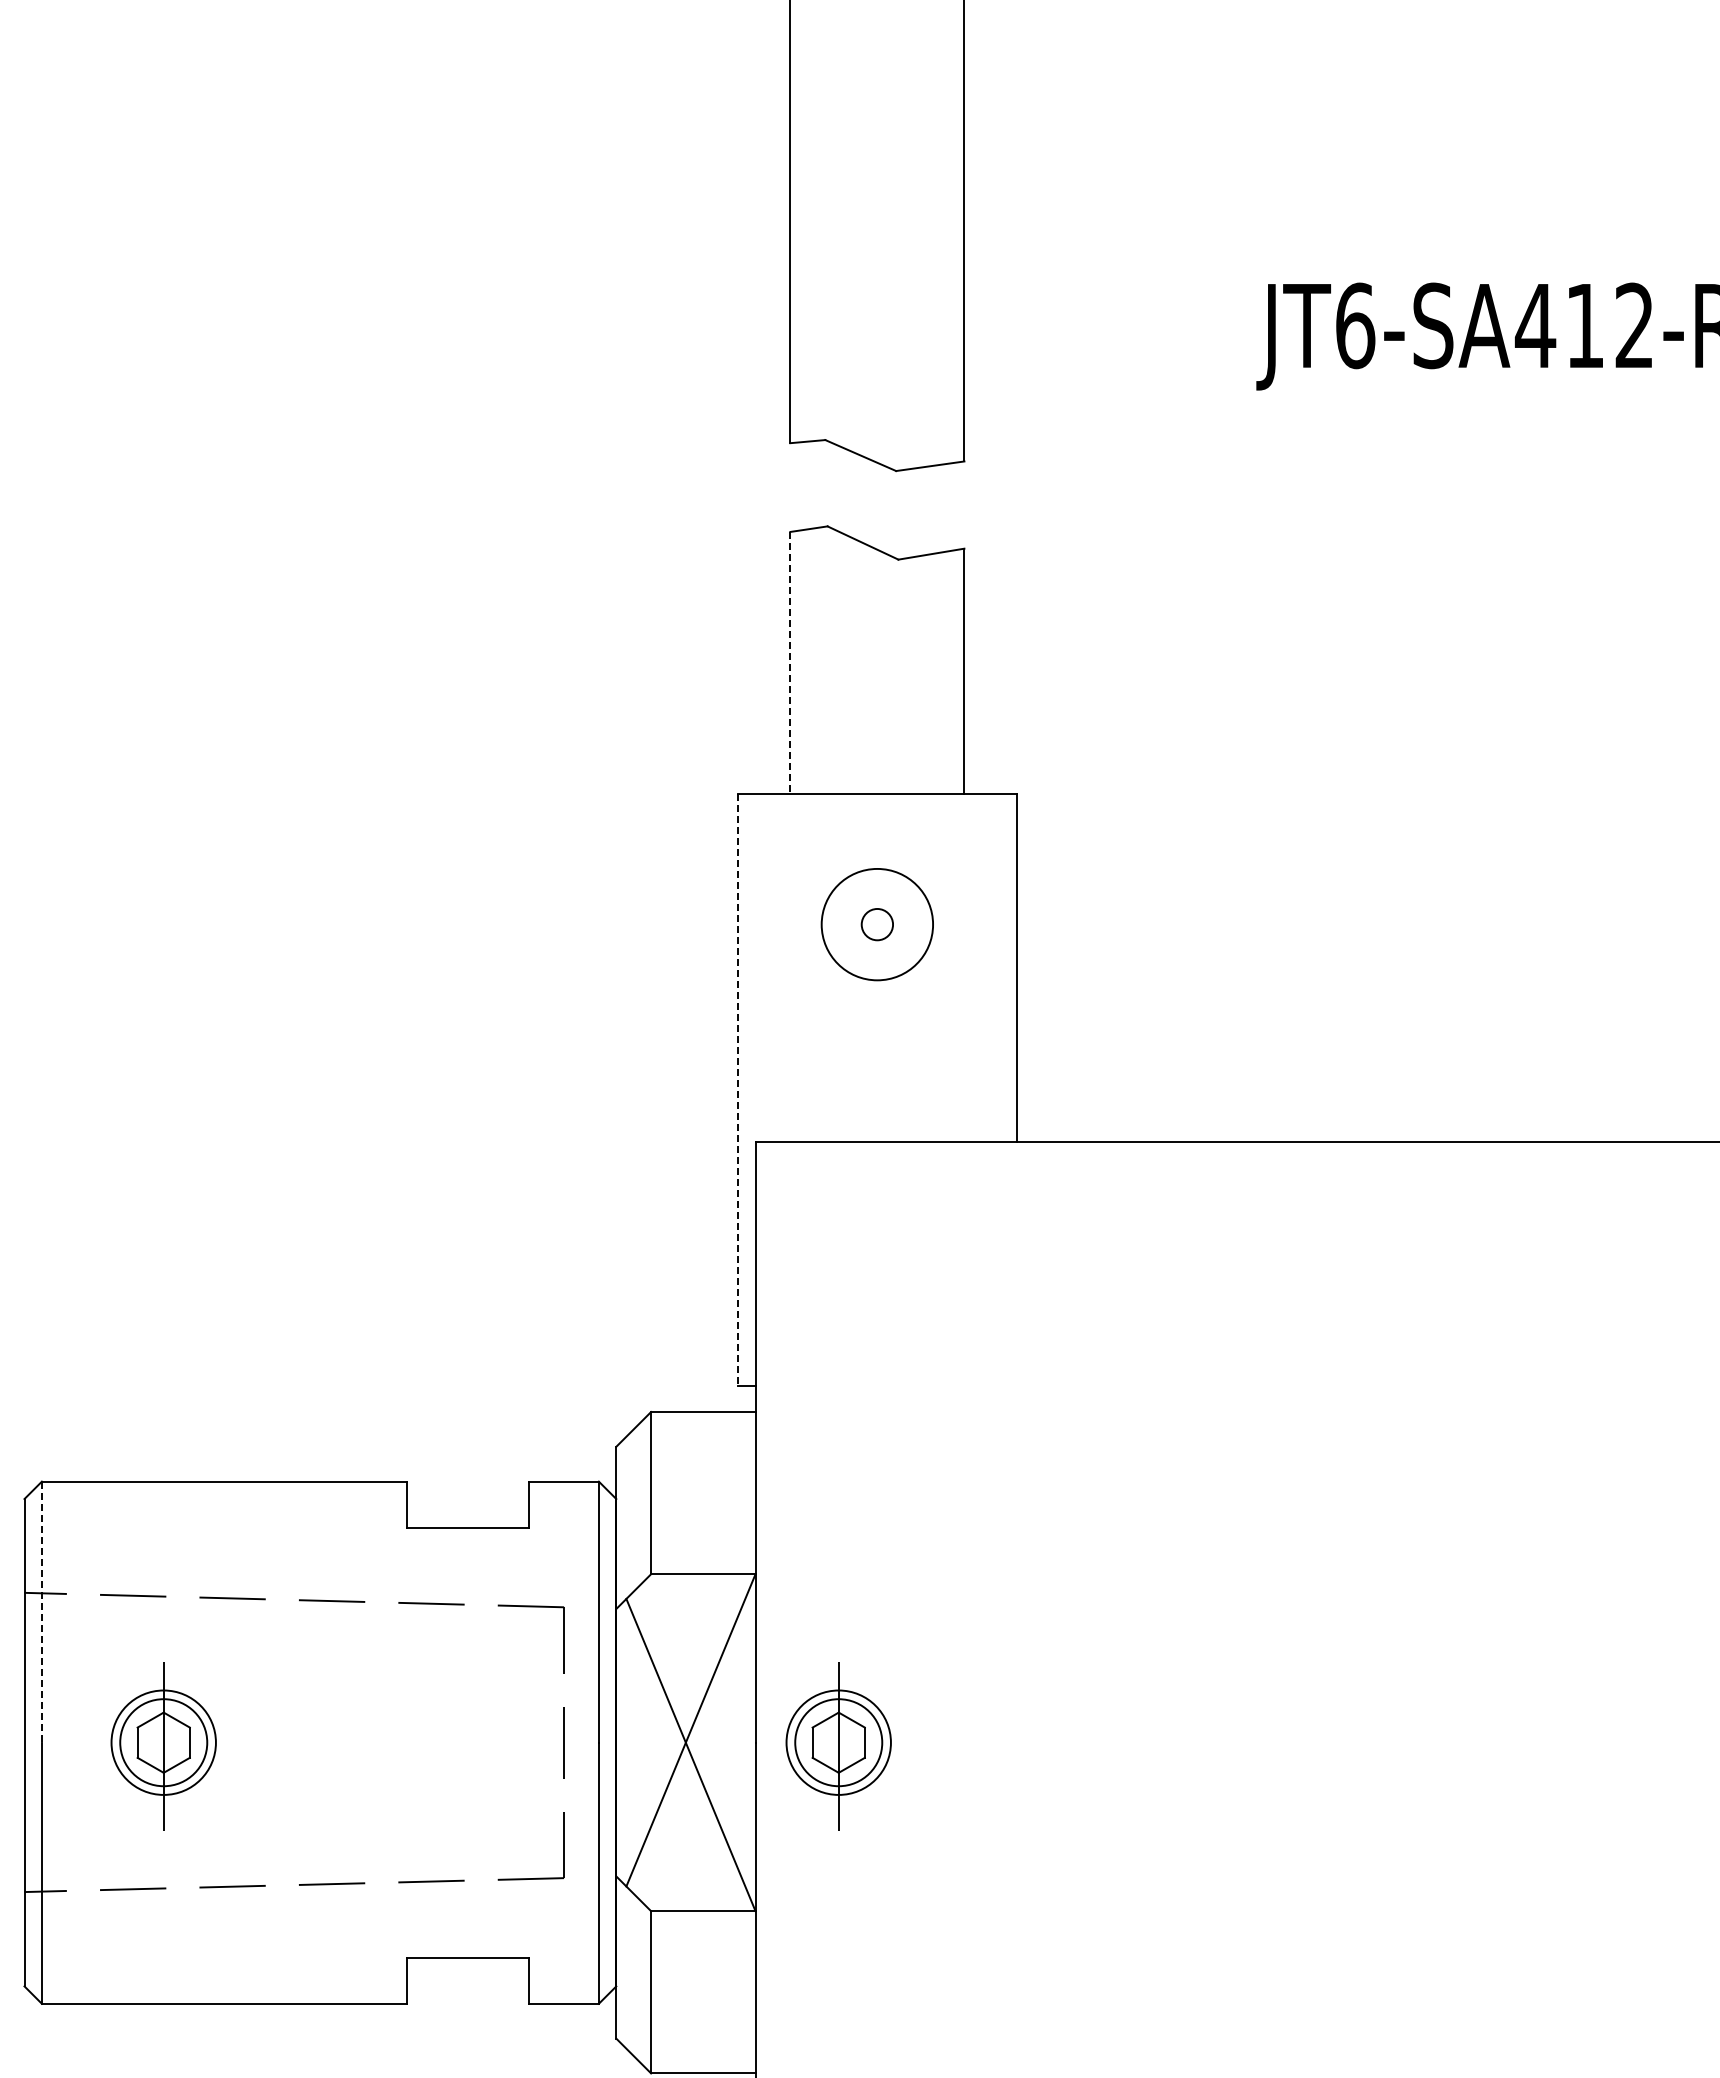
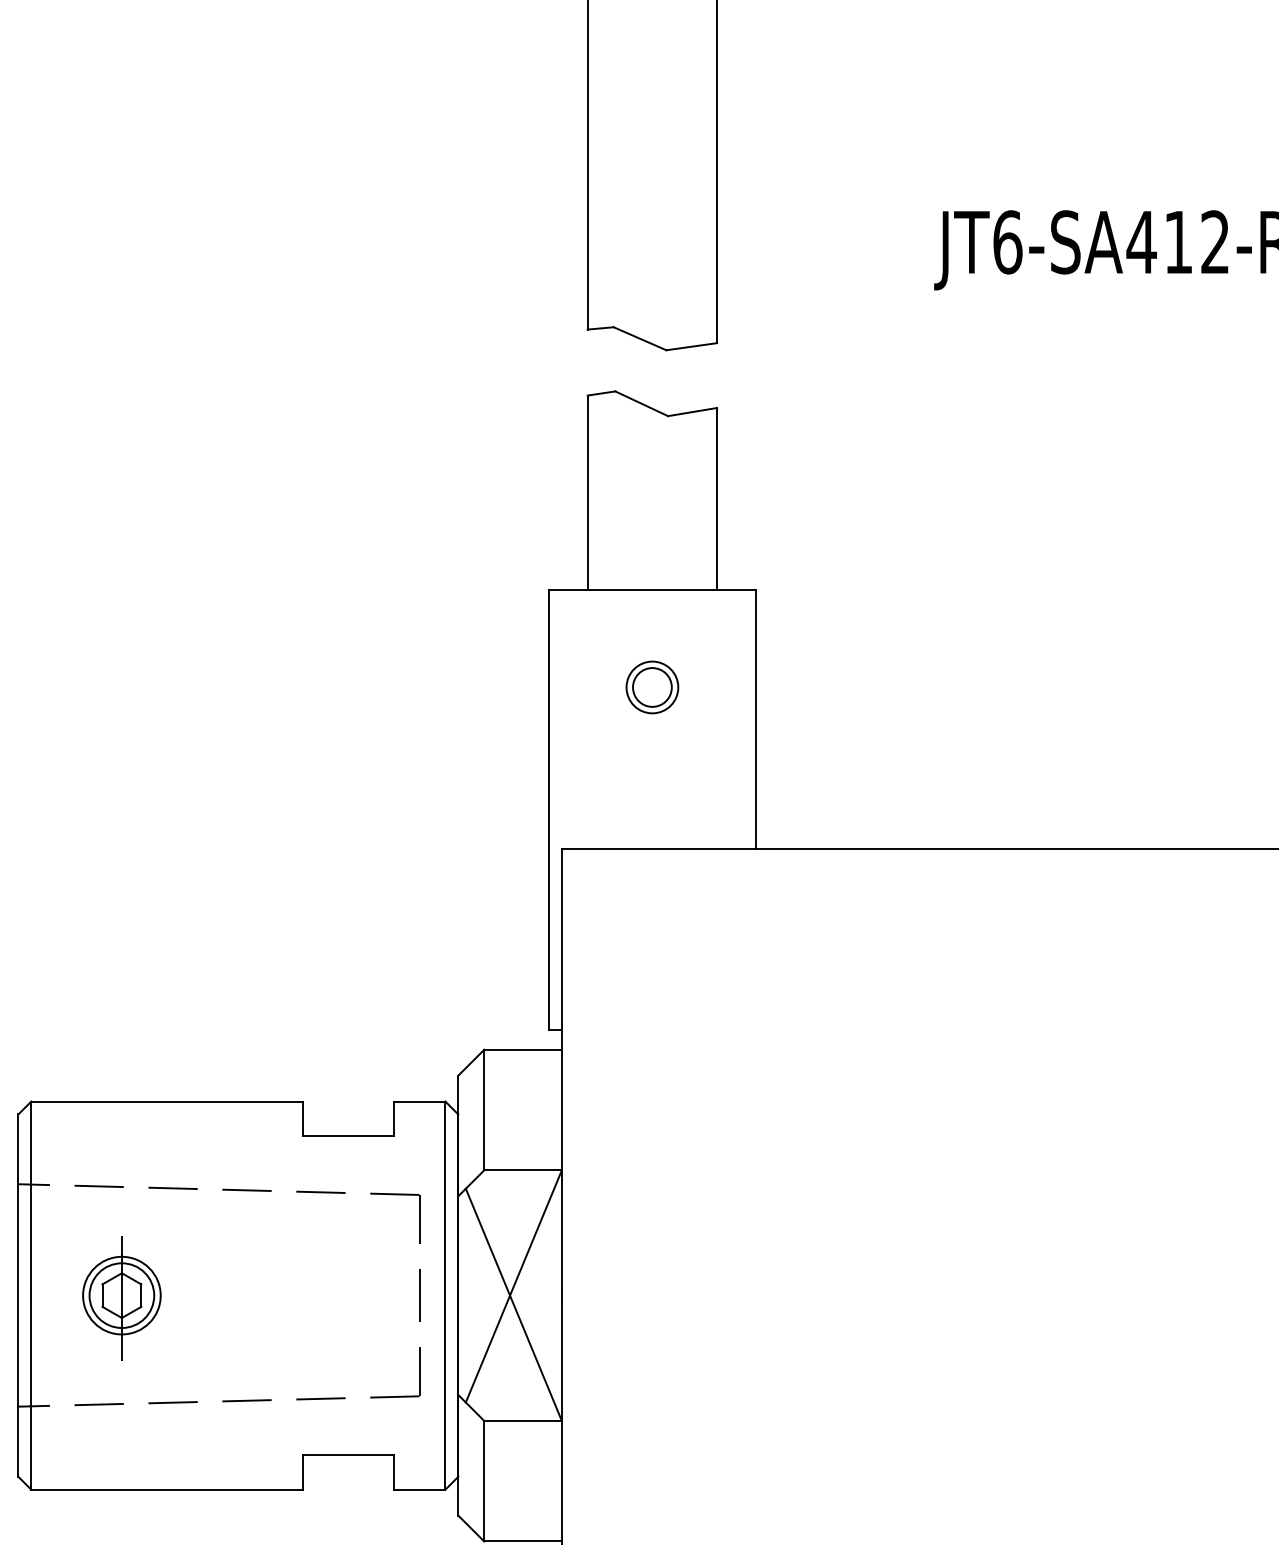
line: (790, 663) -> (587, 493), dashed -> solid
circle: (877, 924) -> (652, 687), size x0.62
circle: (877, 924) -> (652, 687), size x1.67
line: (738, 1090) -> (549, 810), dashed -> solid
line: (41, 1612) -> (31, 1198), dashed -> solid
part: (838, 1746) -> (623, 1298), removed

